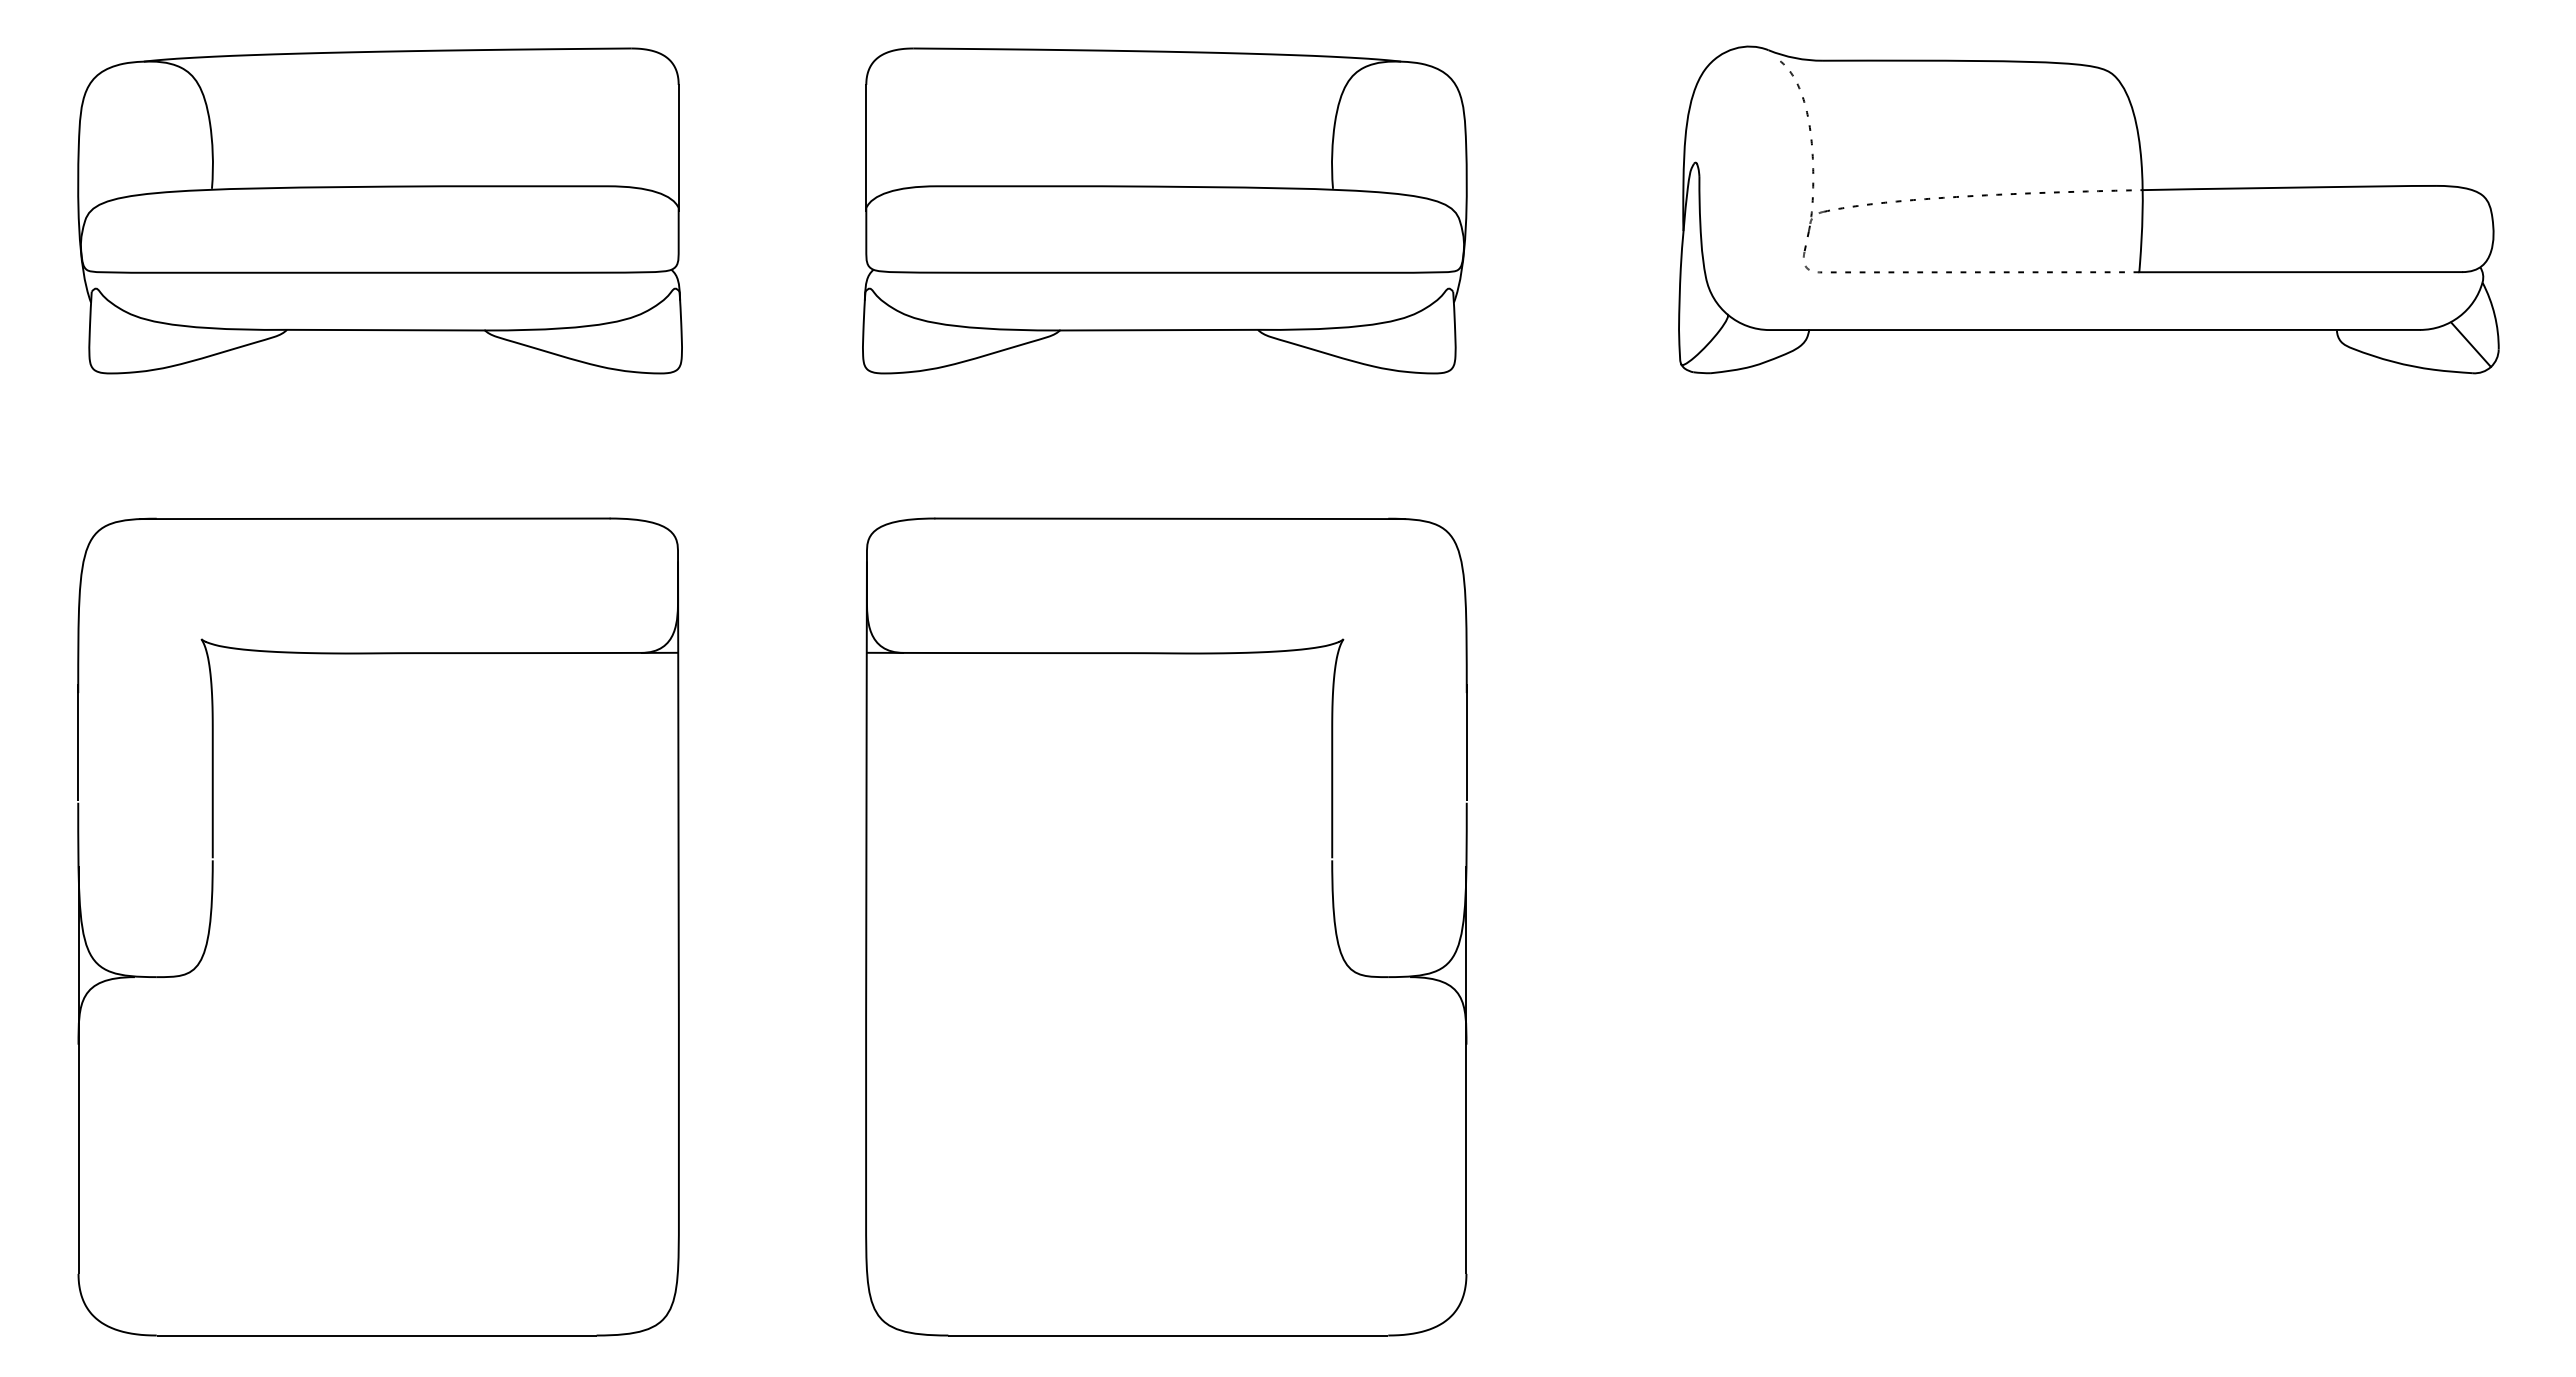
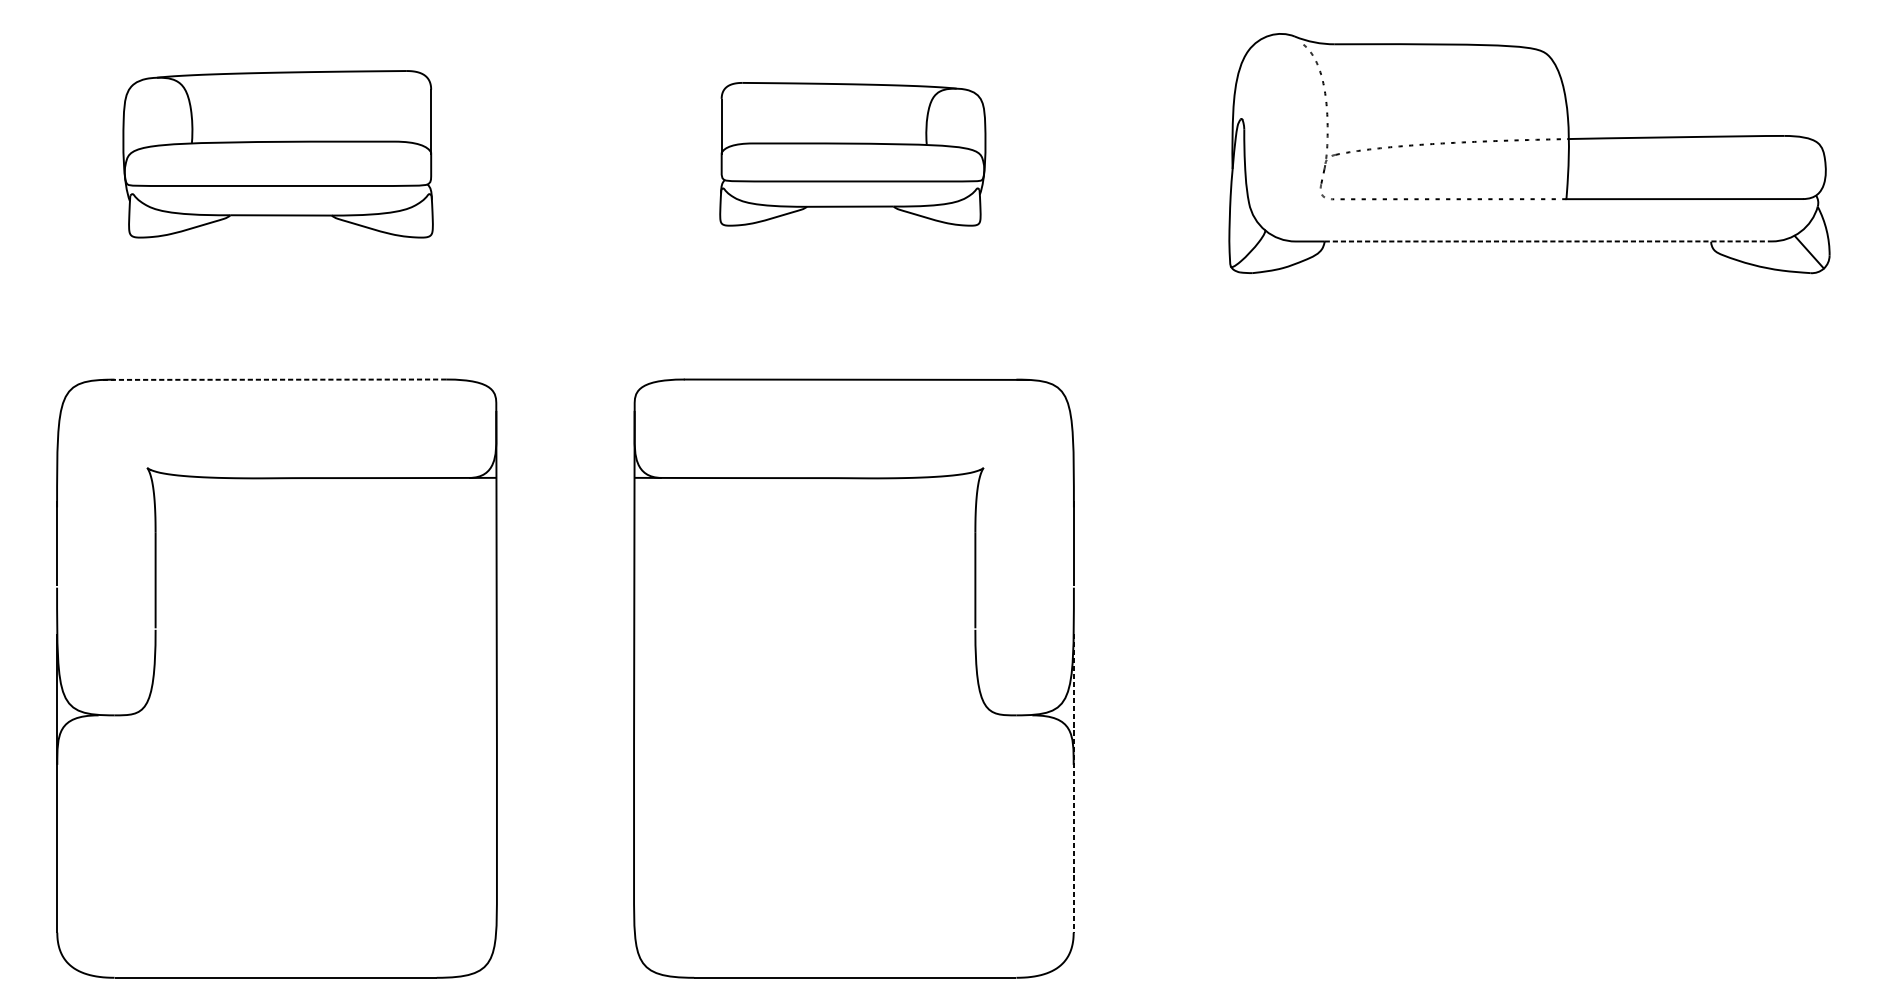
part: (379, 210) -> (277, 153), size x0.7
part: (1164, 210) -> (852, 153), size x0.6
line: (2115, 330) -> (1548, 241), solid -> dashed
line: (374, 518) -> (274, 379), solid -> dashed
line: (1466, 1070) -> (1073, 783), solid -> dashed

